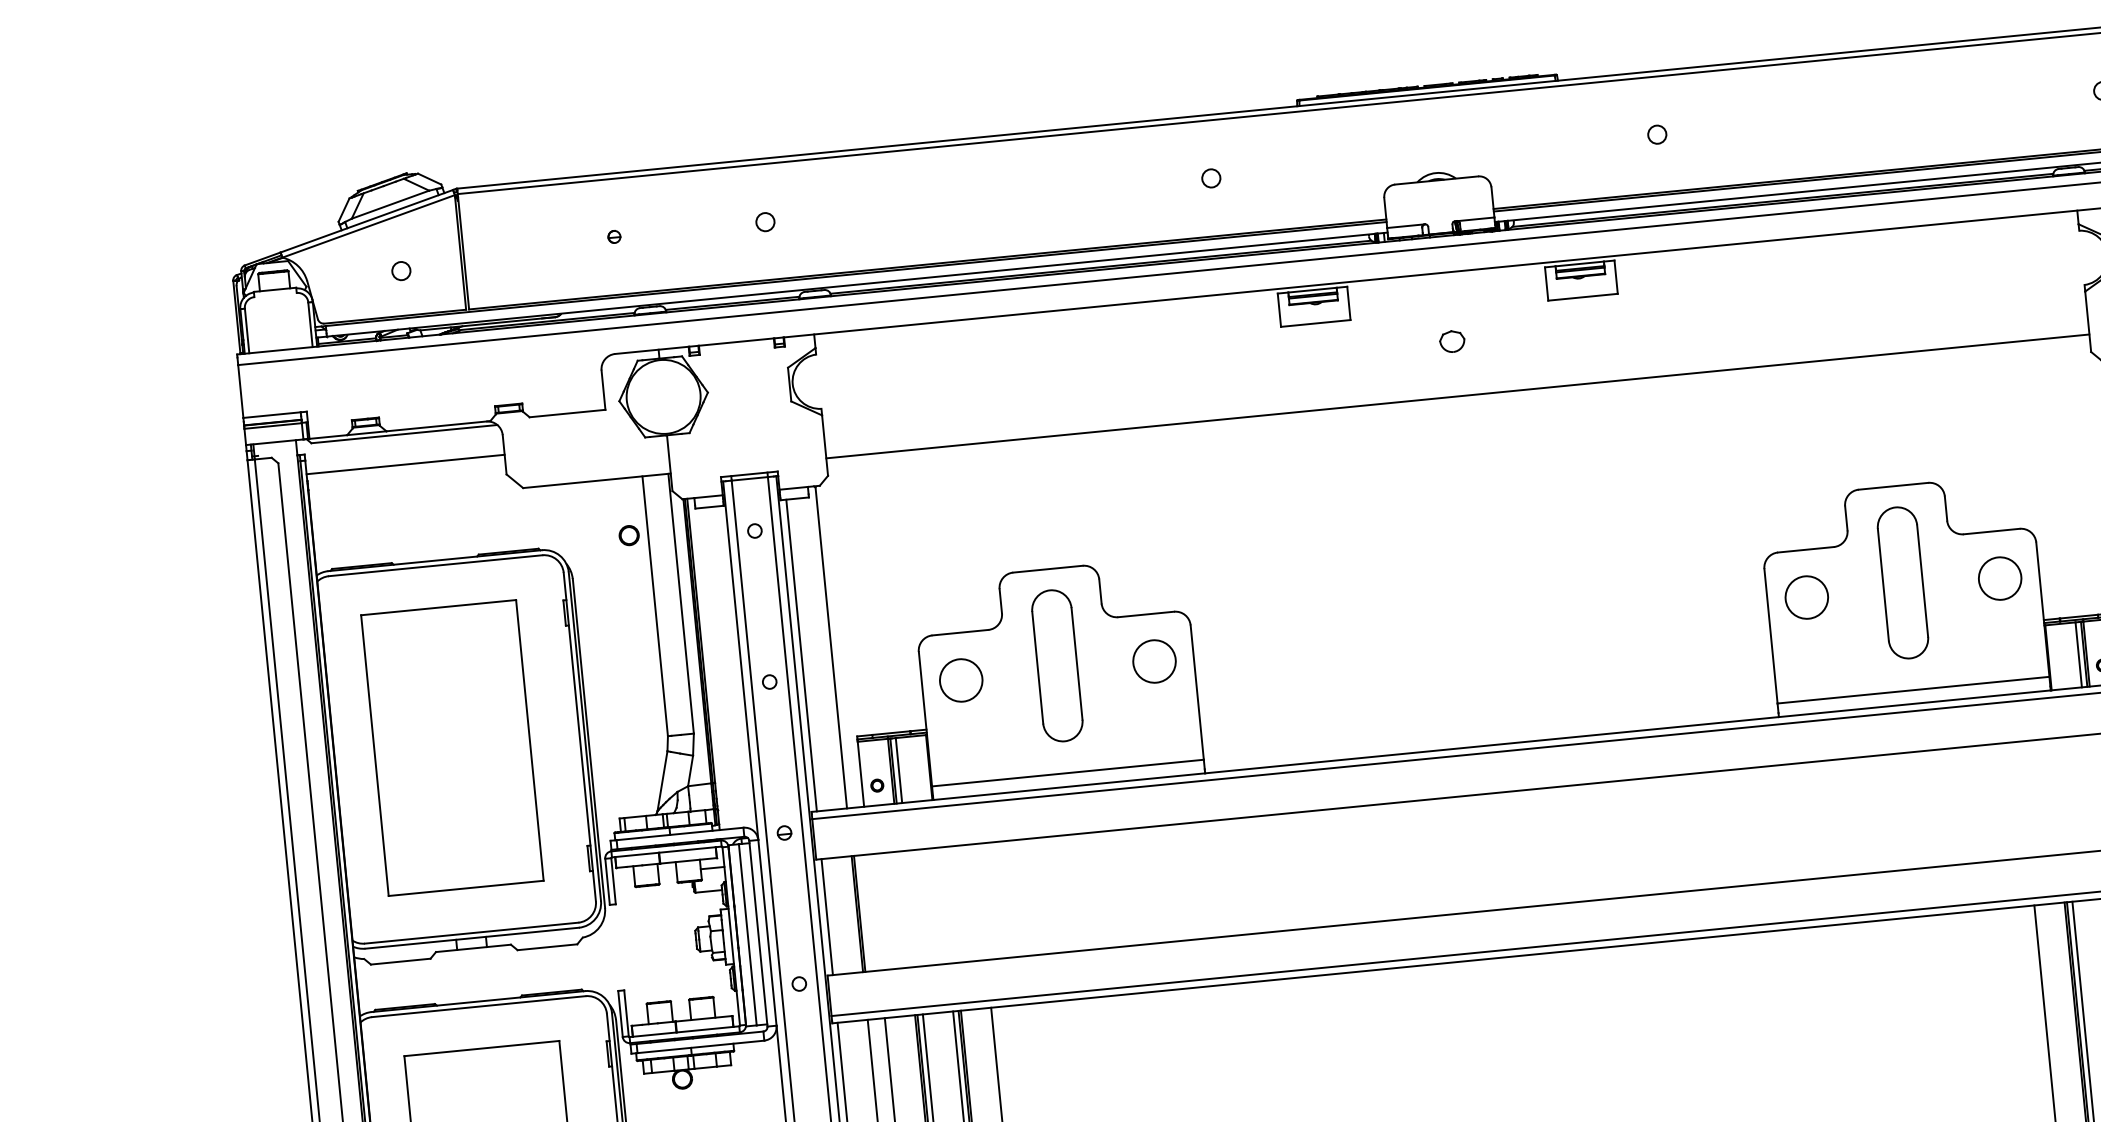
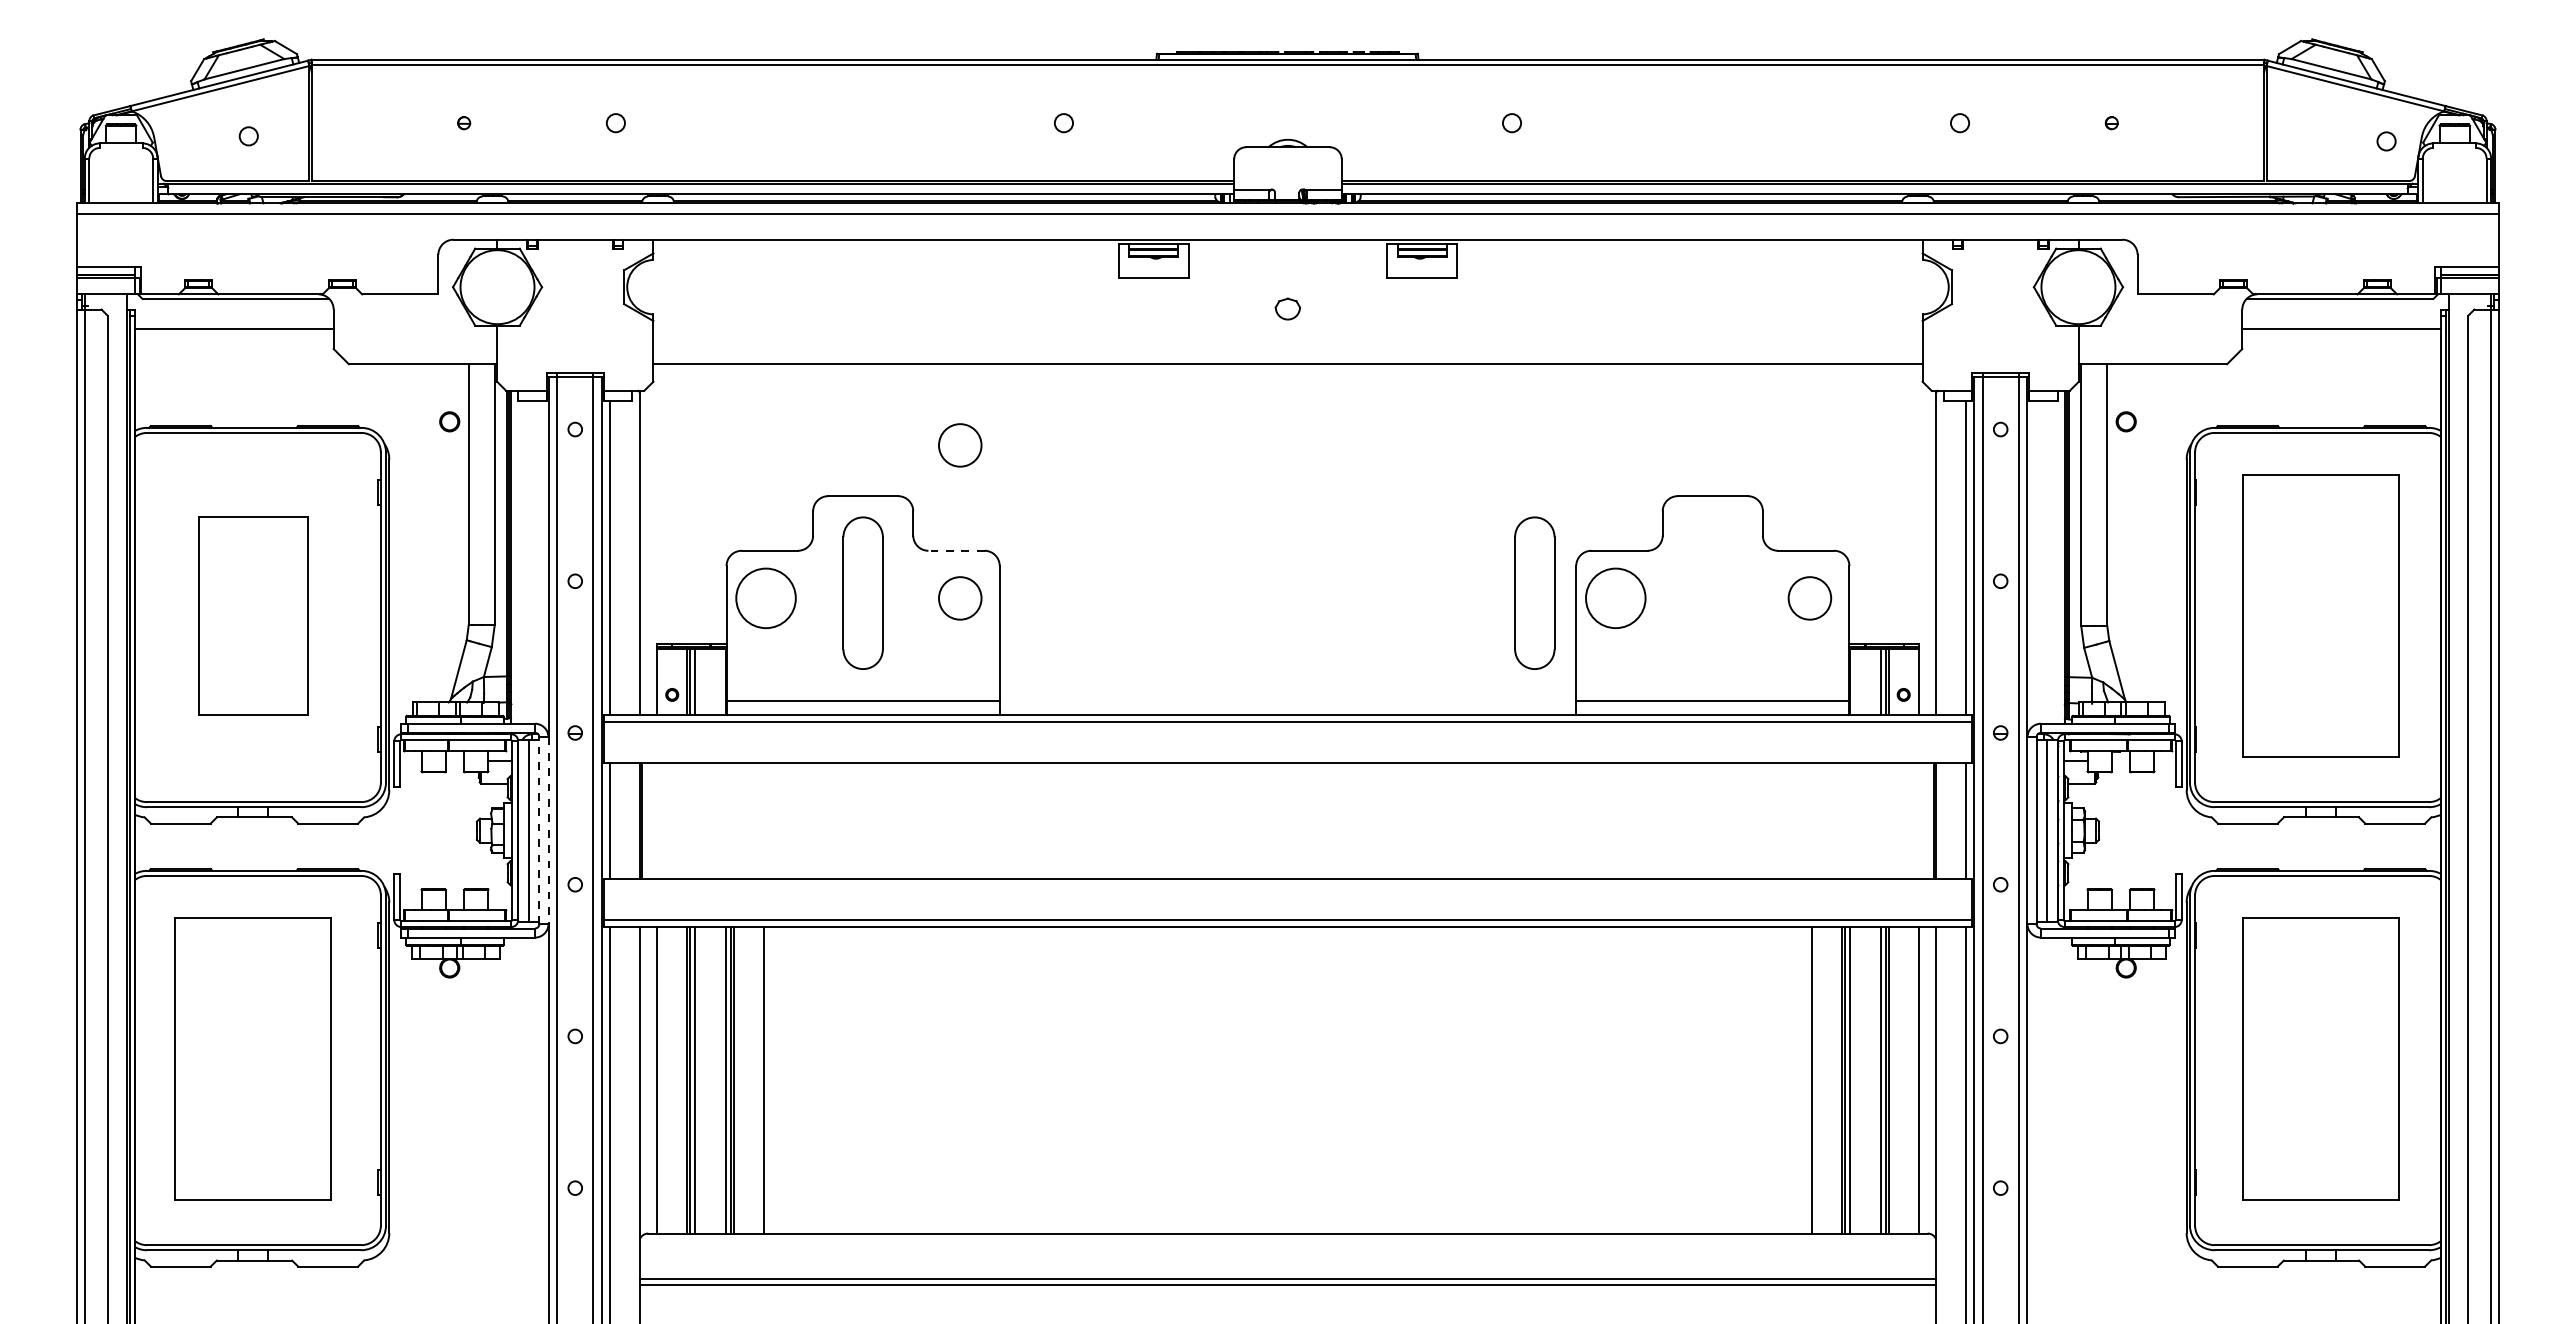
circle: (1139, 509) -> (960, 445), added
part: (1902, 582) -> (1534, 592), moved
circle: (1806, 597) -> (1615, 598), size x1.4
line: (1146, 614) -> (956, 550), solid -> dashed
circle: (960, 680) -> (765, 598), size x1.4
part: (451, 747) -> (252, 615), size x0.7
line: (758, 933) -> (539, 830), solid -> dashed
line: (767, 933) -> (548, 831), solid -> dashed

